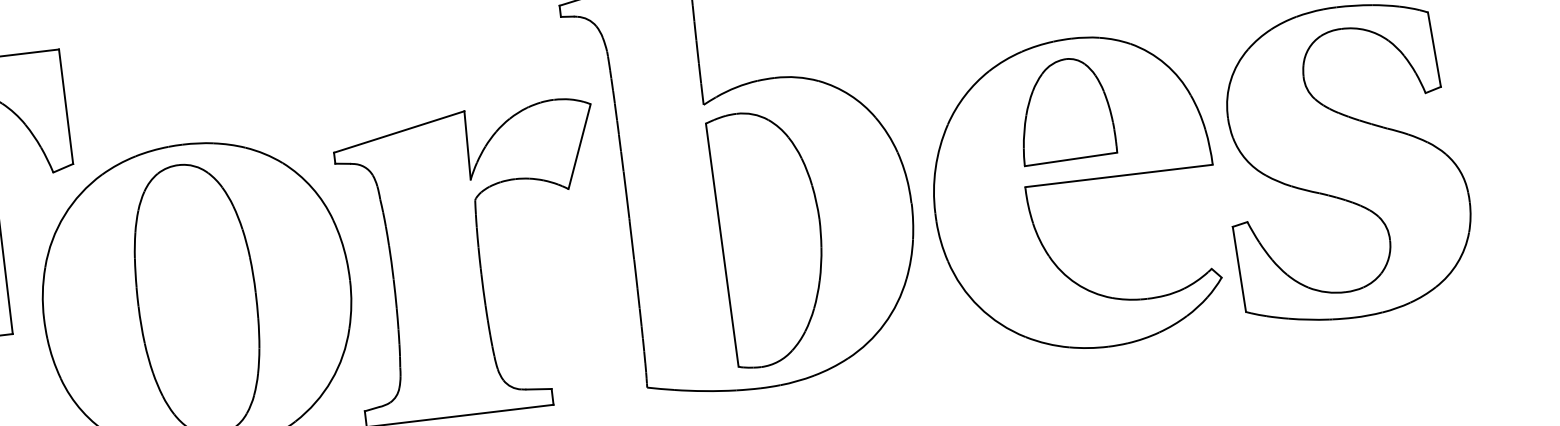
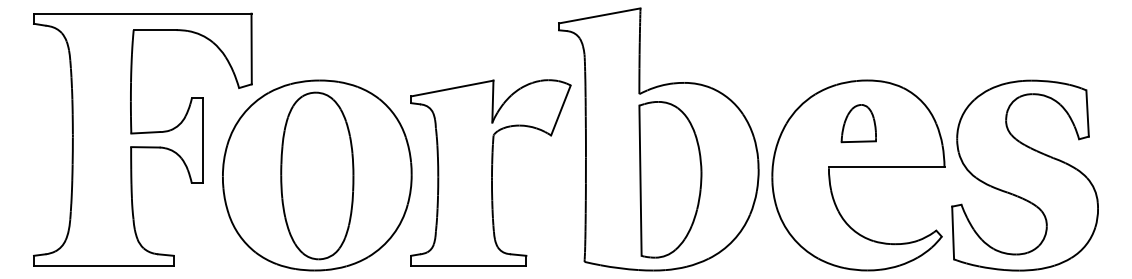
part: (1064, 110) -> (858, 123), size x0.6

